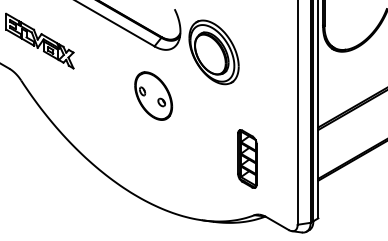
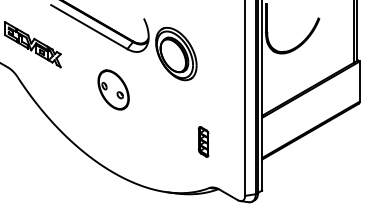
part: (153, 95) -> (113, 89), moved
part: (247, 158) -> (203, 141), size x0.62

